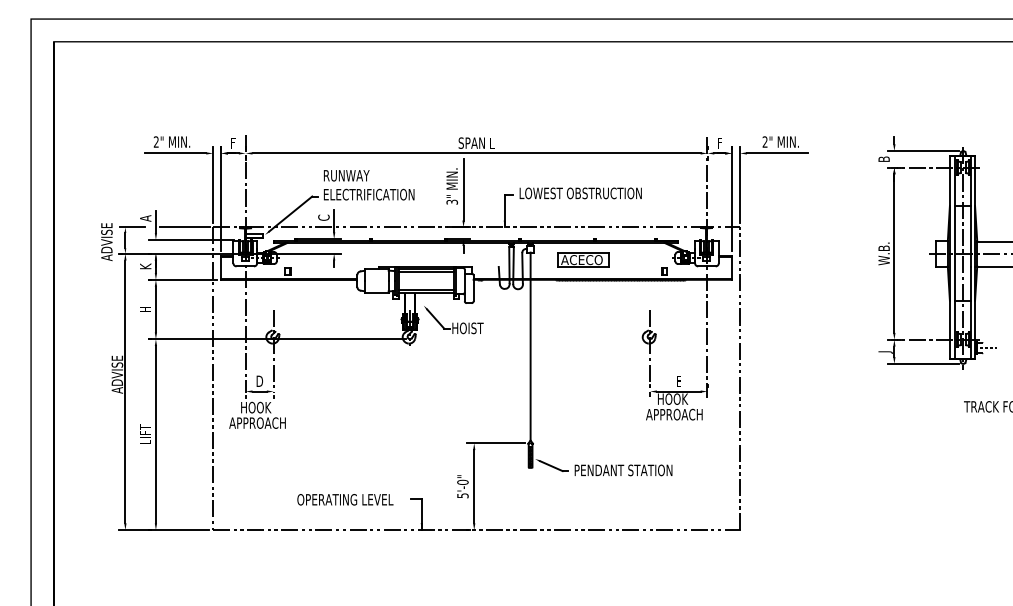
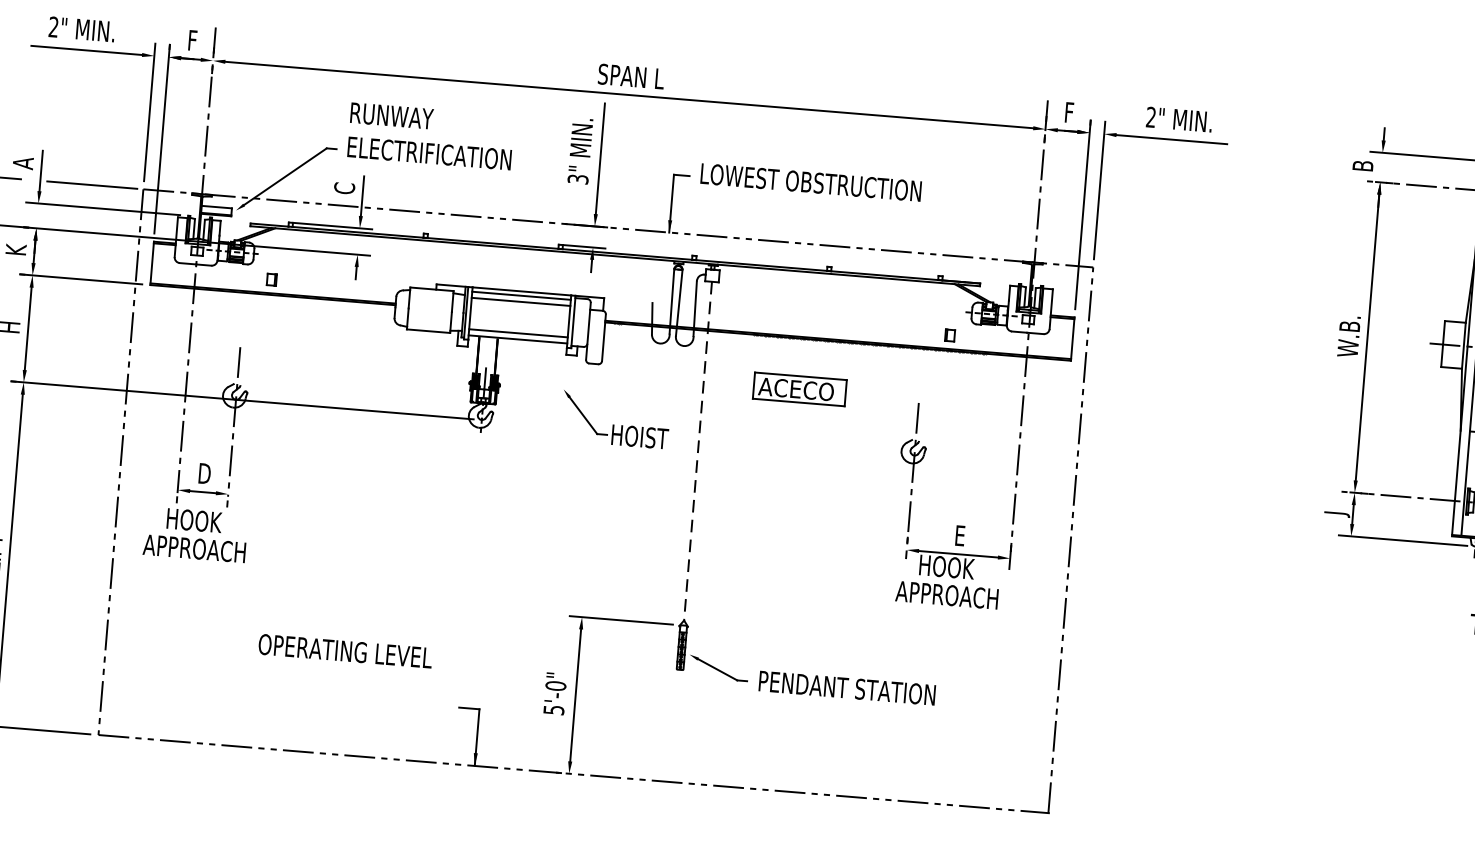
part: (583, 259) -> (799, 388), moved
part: (453, 320) -> (615, 420), moved
line: (530, 347) -> (697, 452), solid -> dashed
text: (345, 499) -> (345, 650), moved

